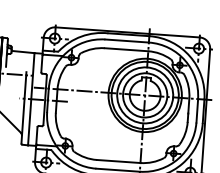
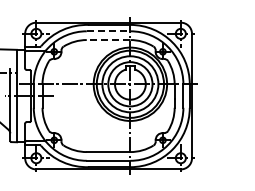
line: (127, 41) -> (108, 31), solid -> dashed
line: (126, 50) -> (108, 40), solid -> dashed

